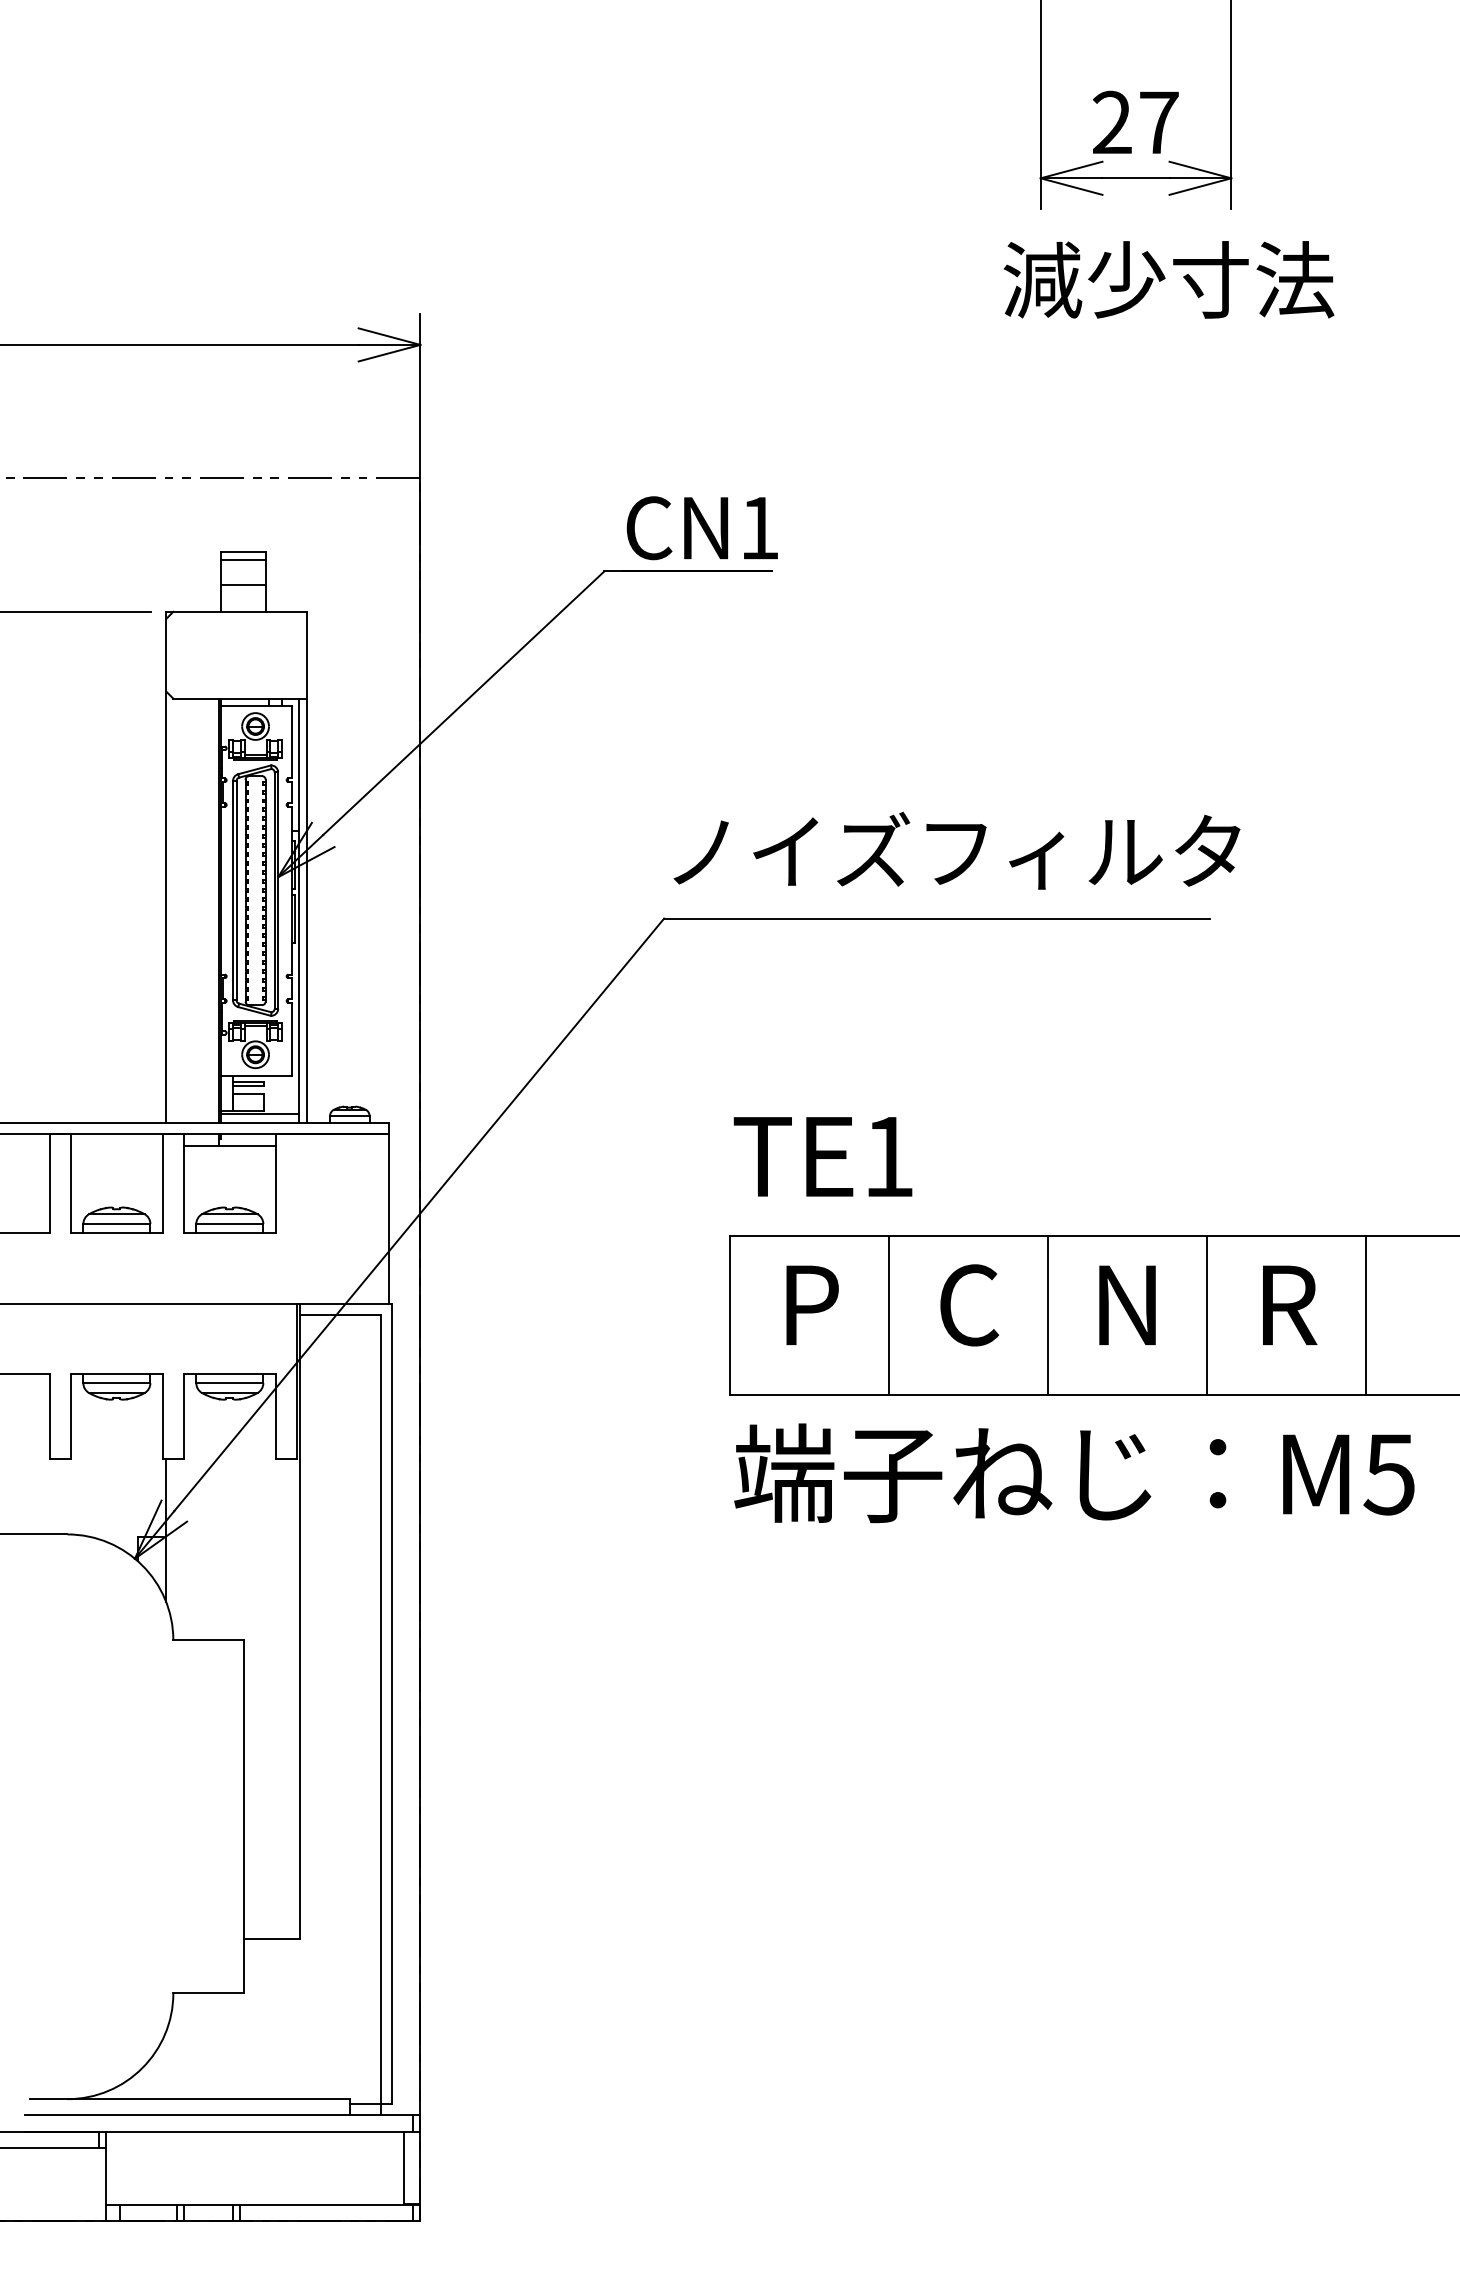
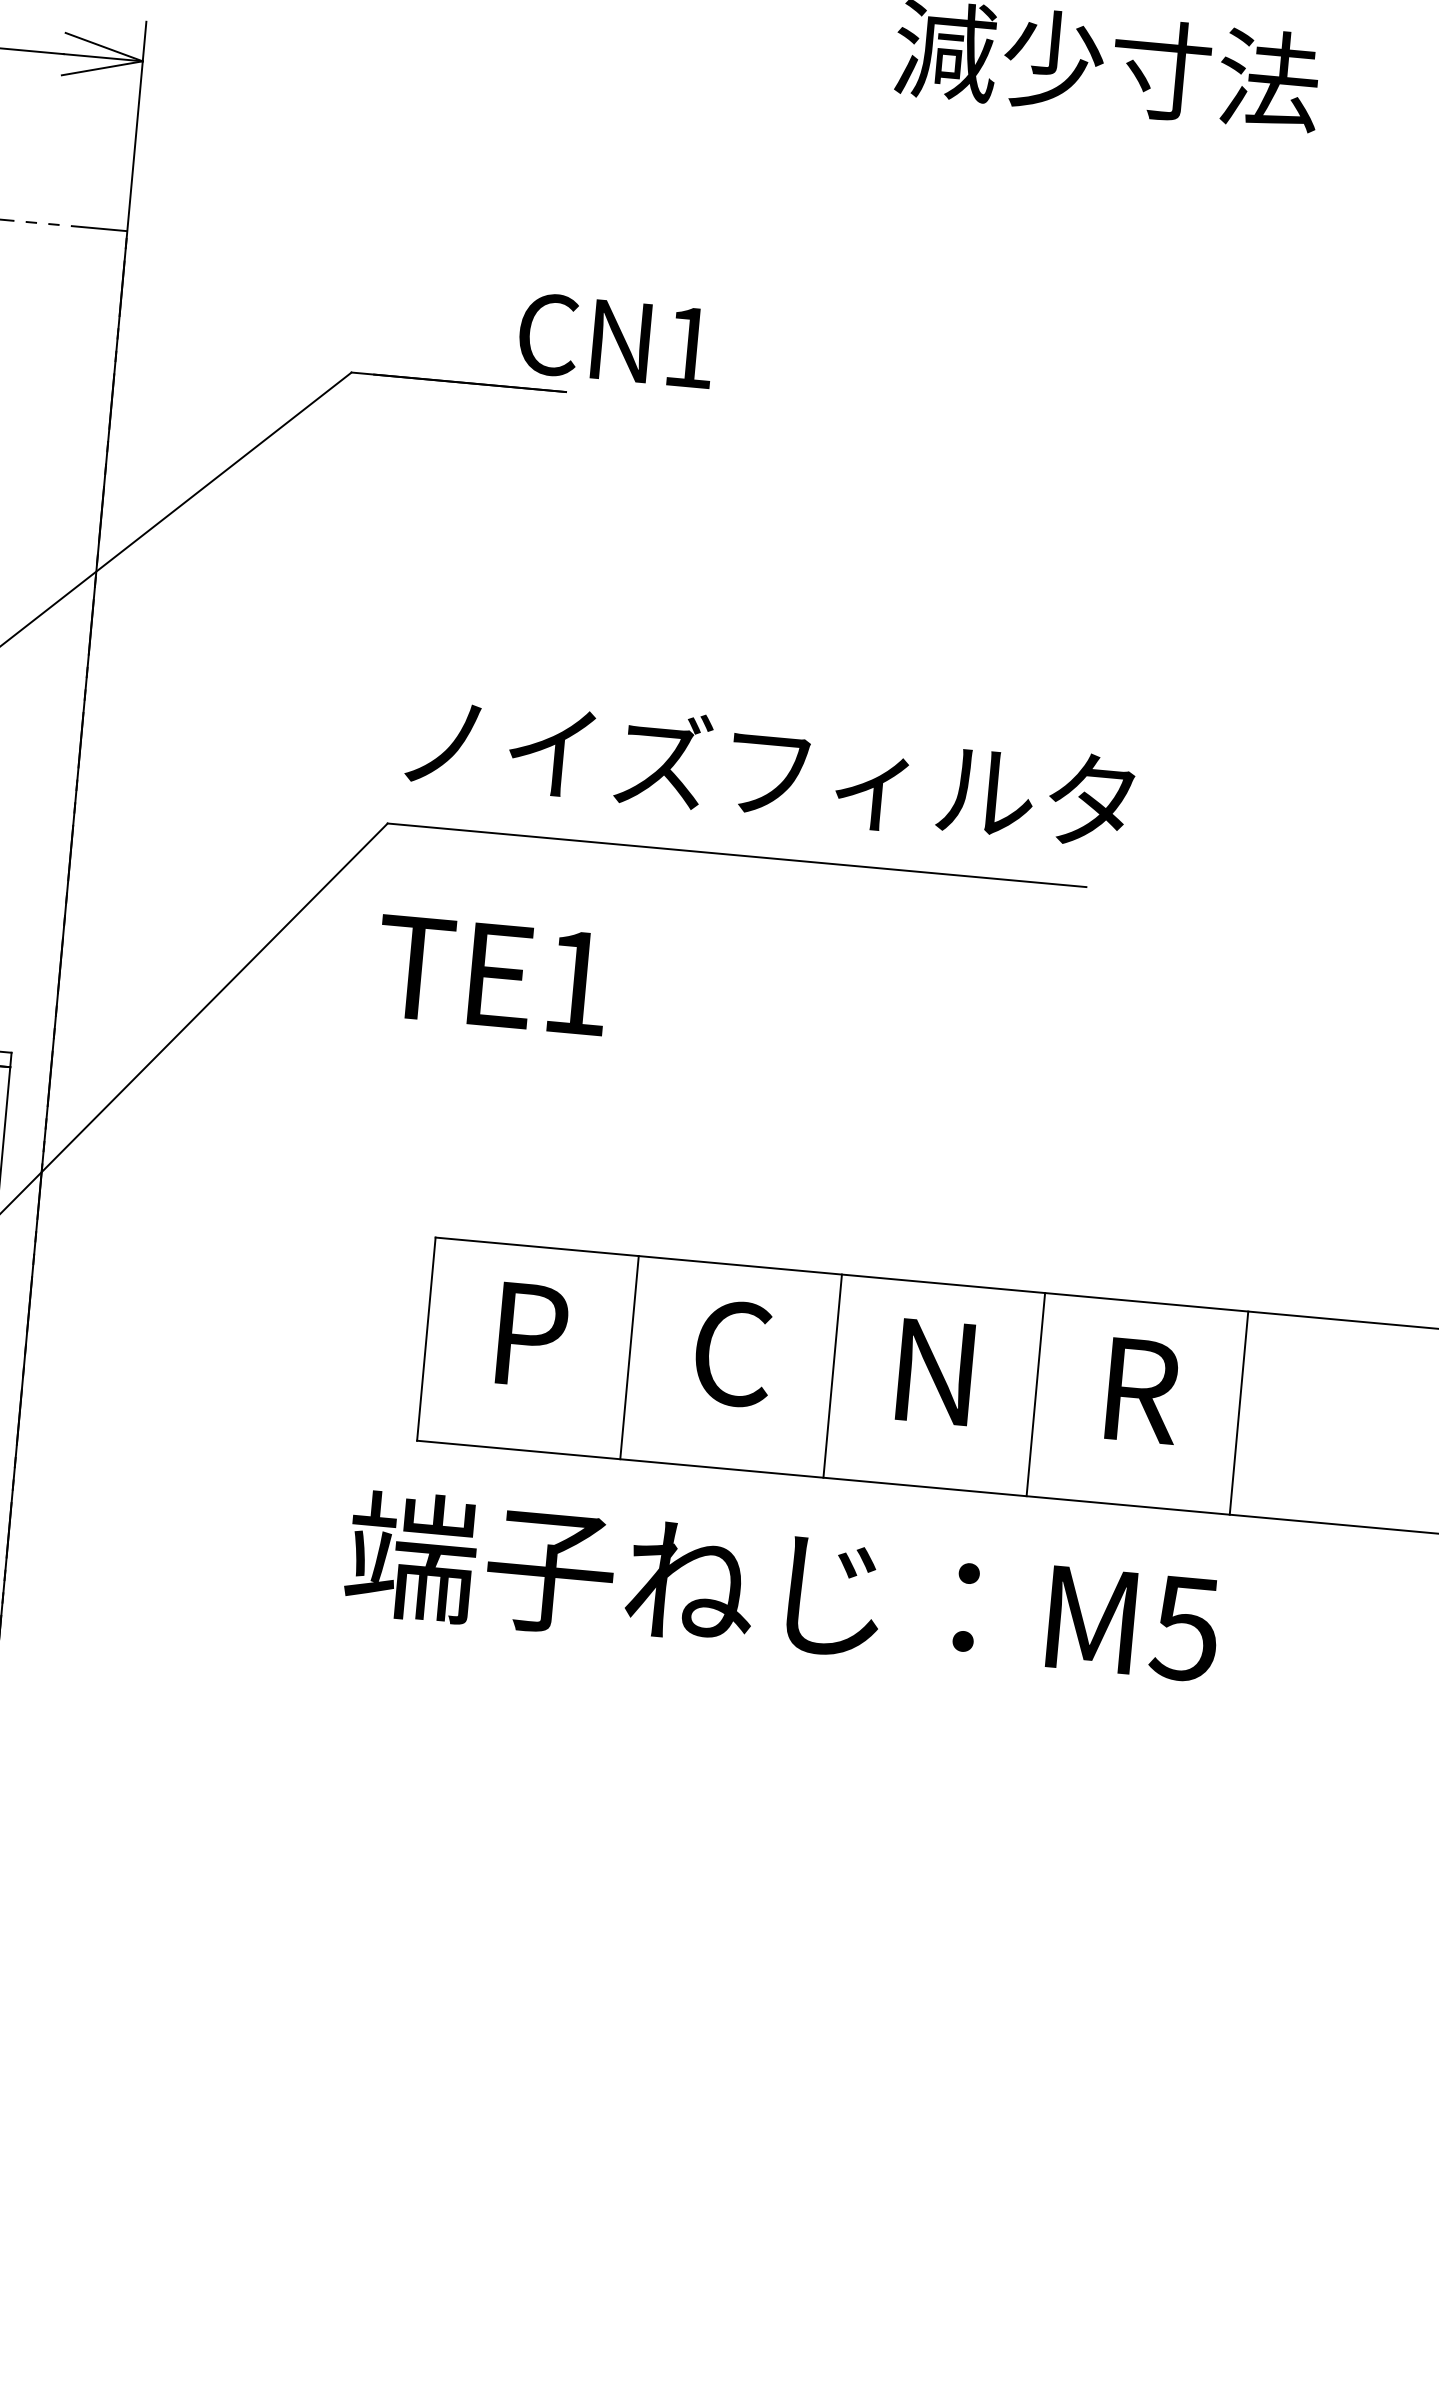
text: (701, 528) -> (615, 341), moved
text: (822, 1156) -> (491, 974), moved
text: (1074, 1473) -> (782, 1590), moved

